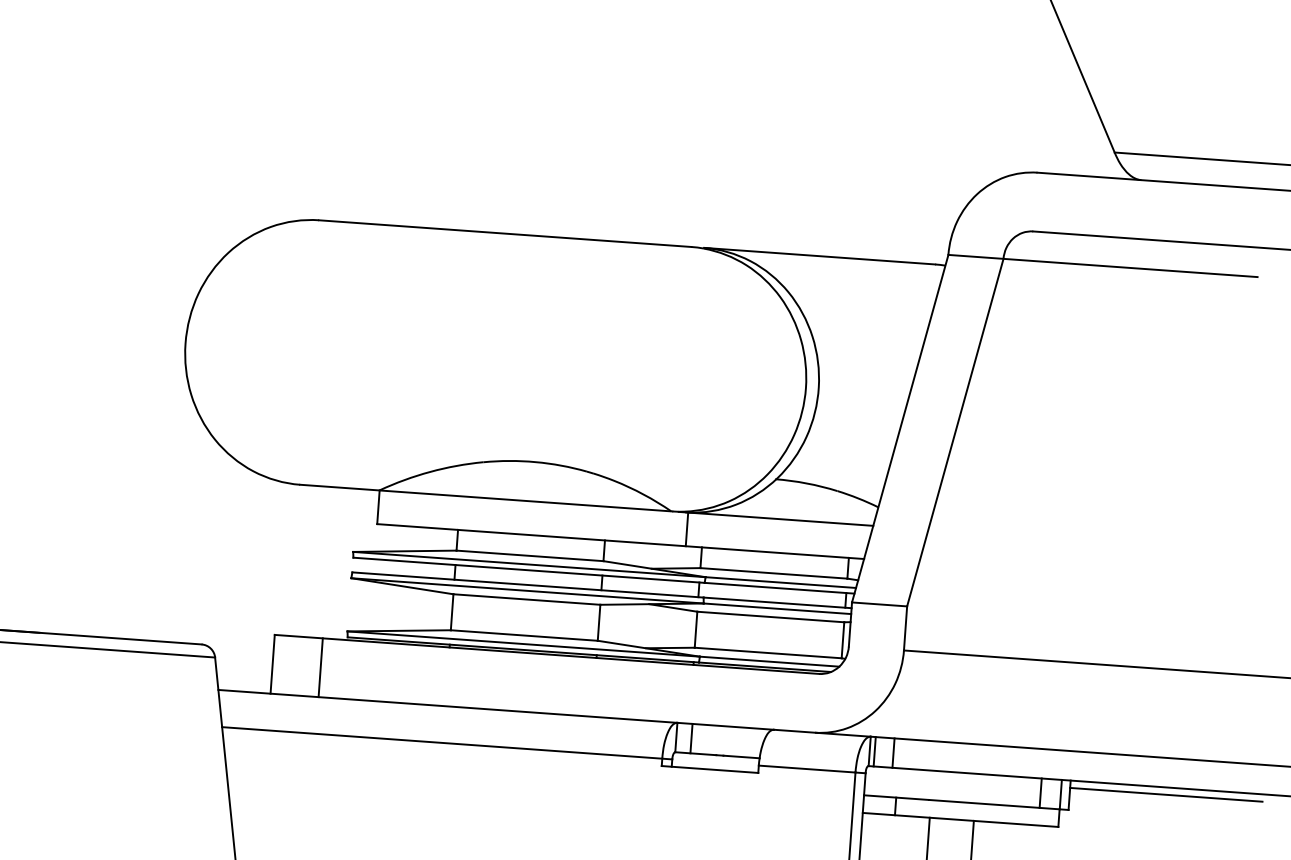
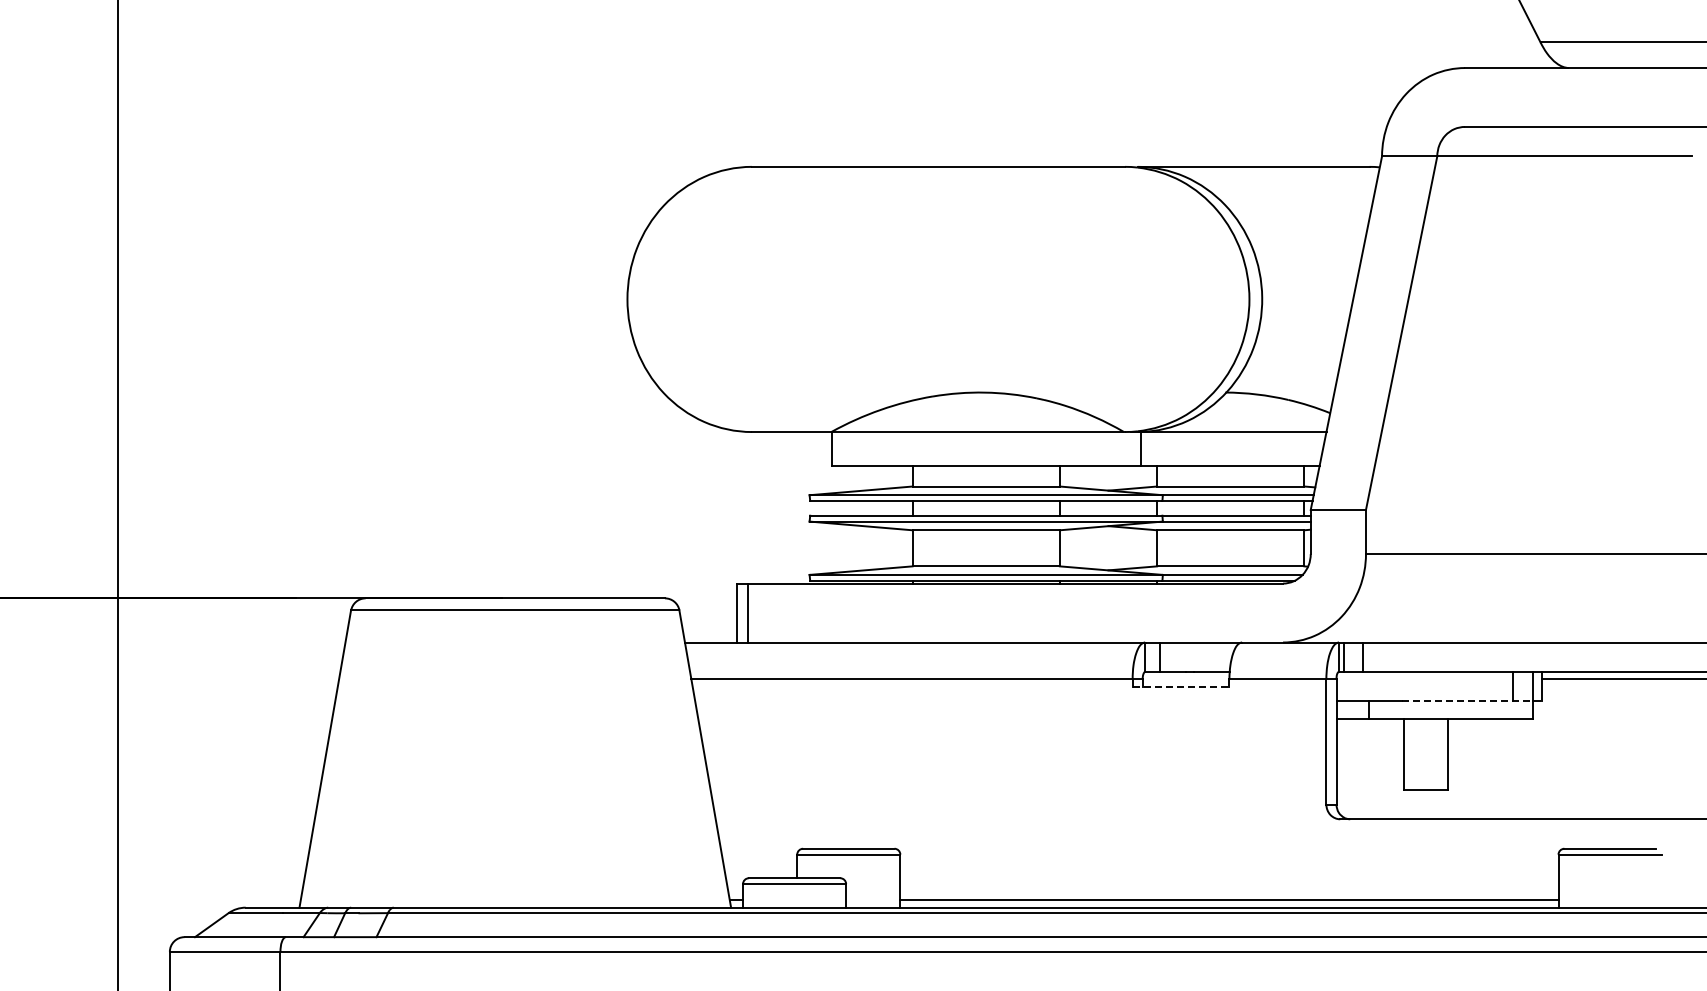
line: (320, 667) -> (748, 612), moved
line: (710, 769) -> (1181, 686), solid -> dashed
line: (998, 805) -> (1471, 701), solid -> dashed

